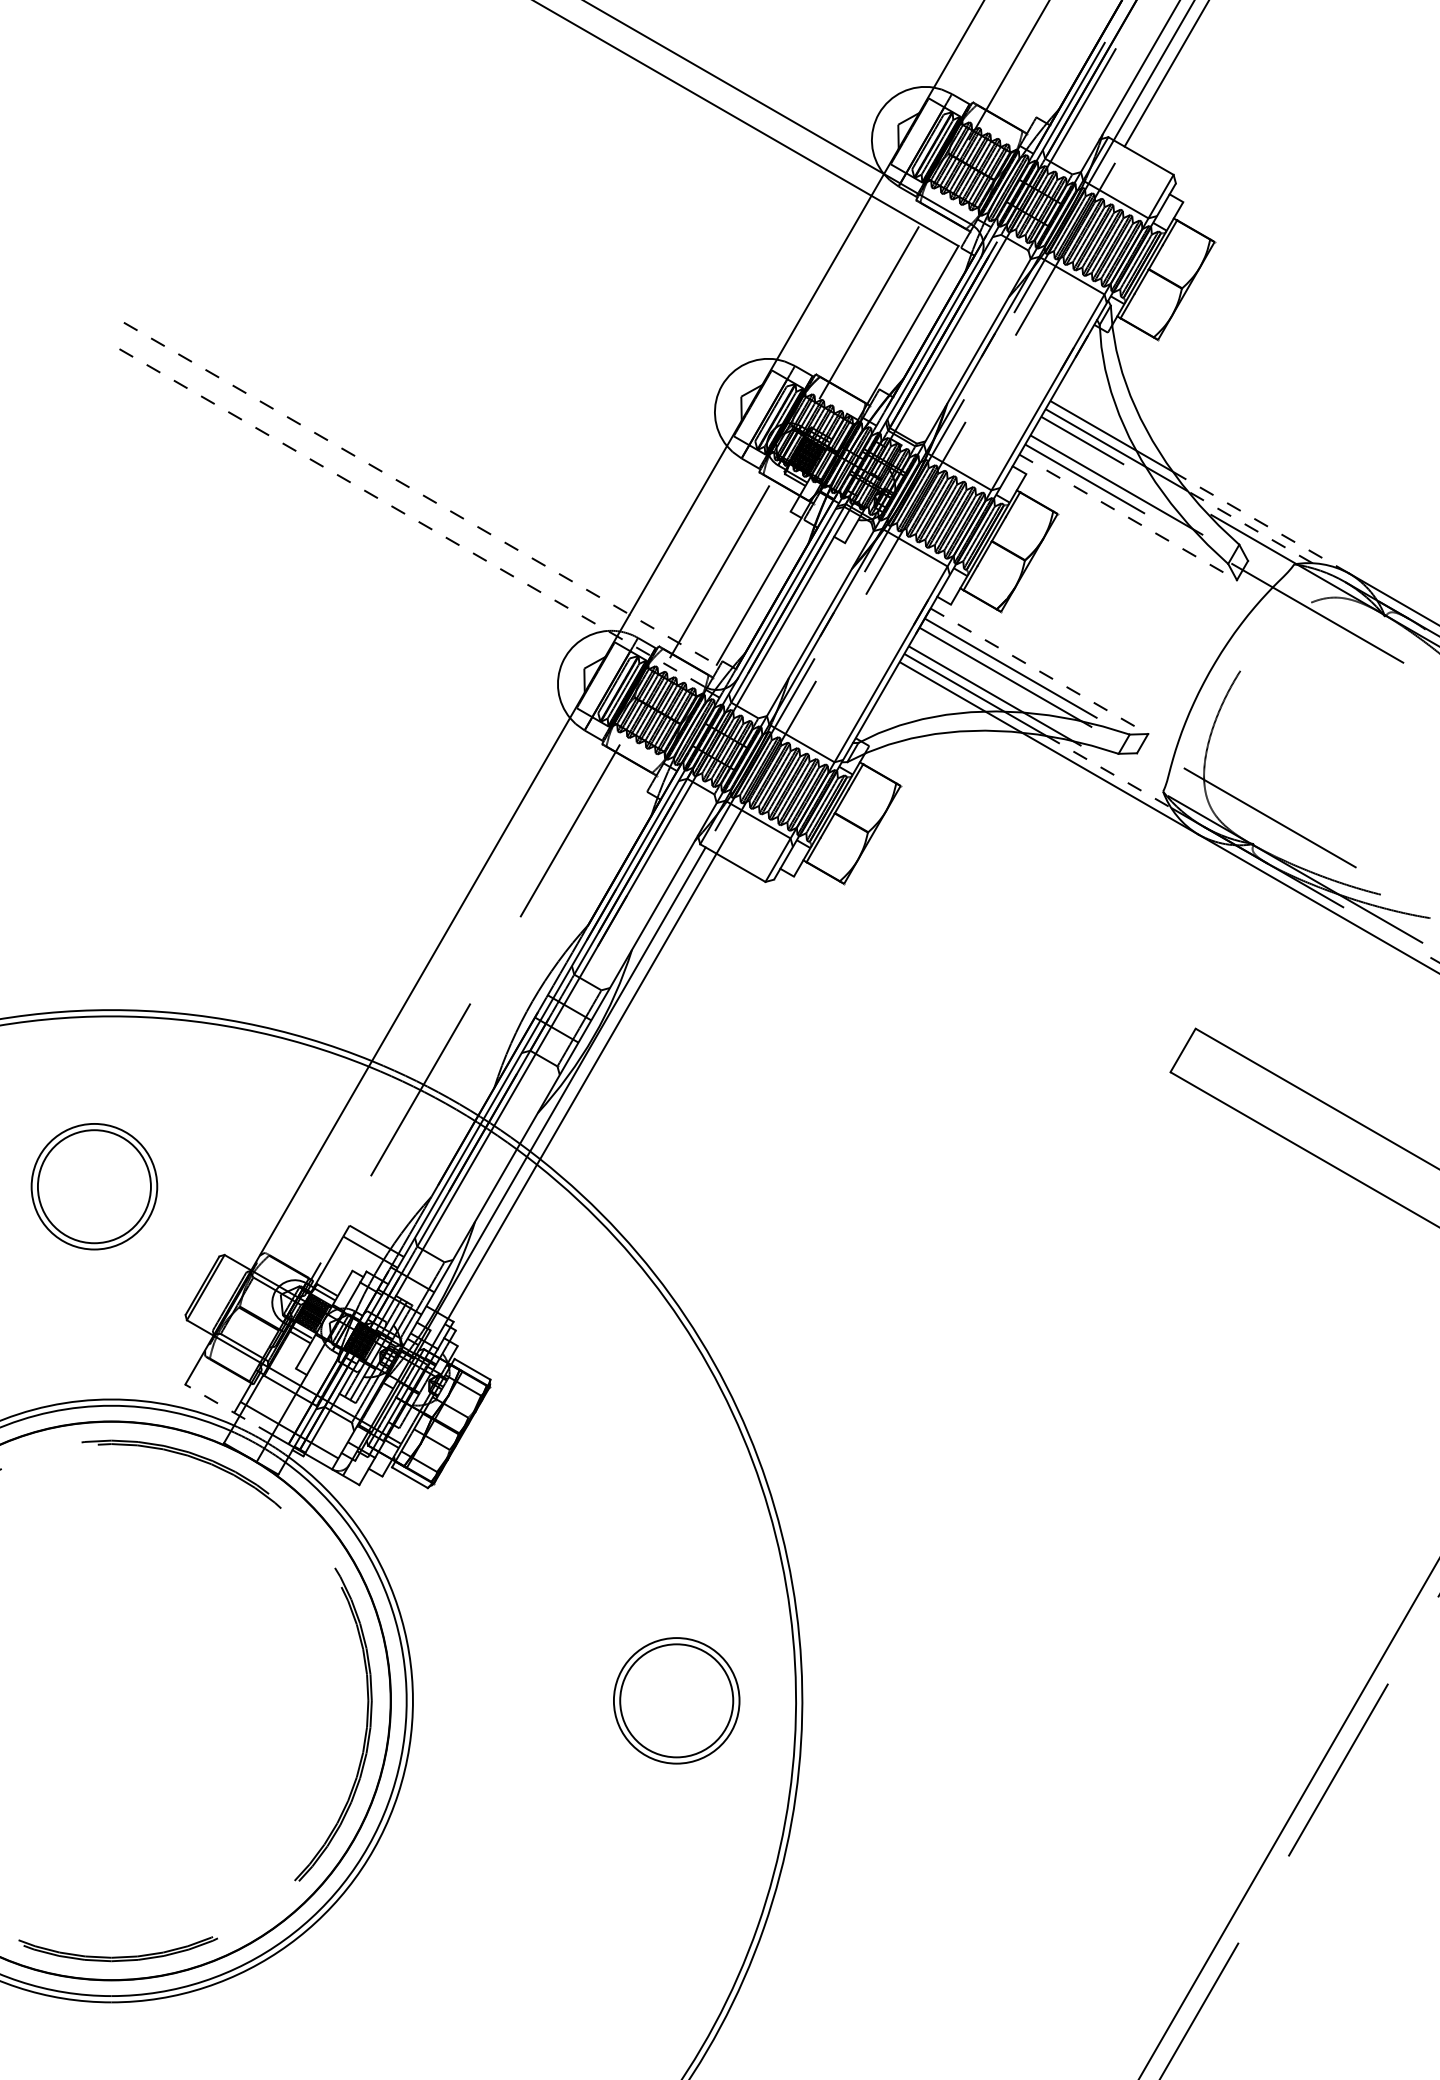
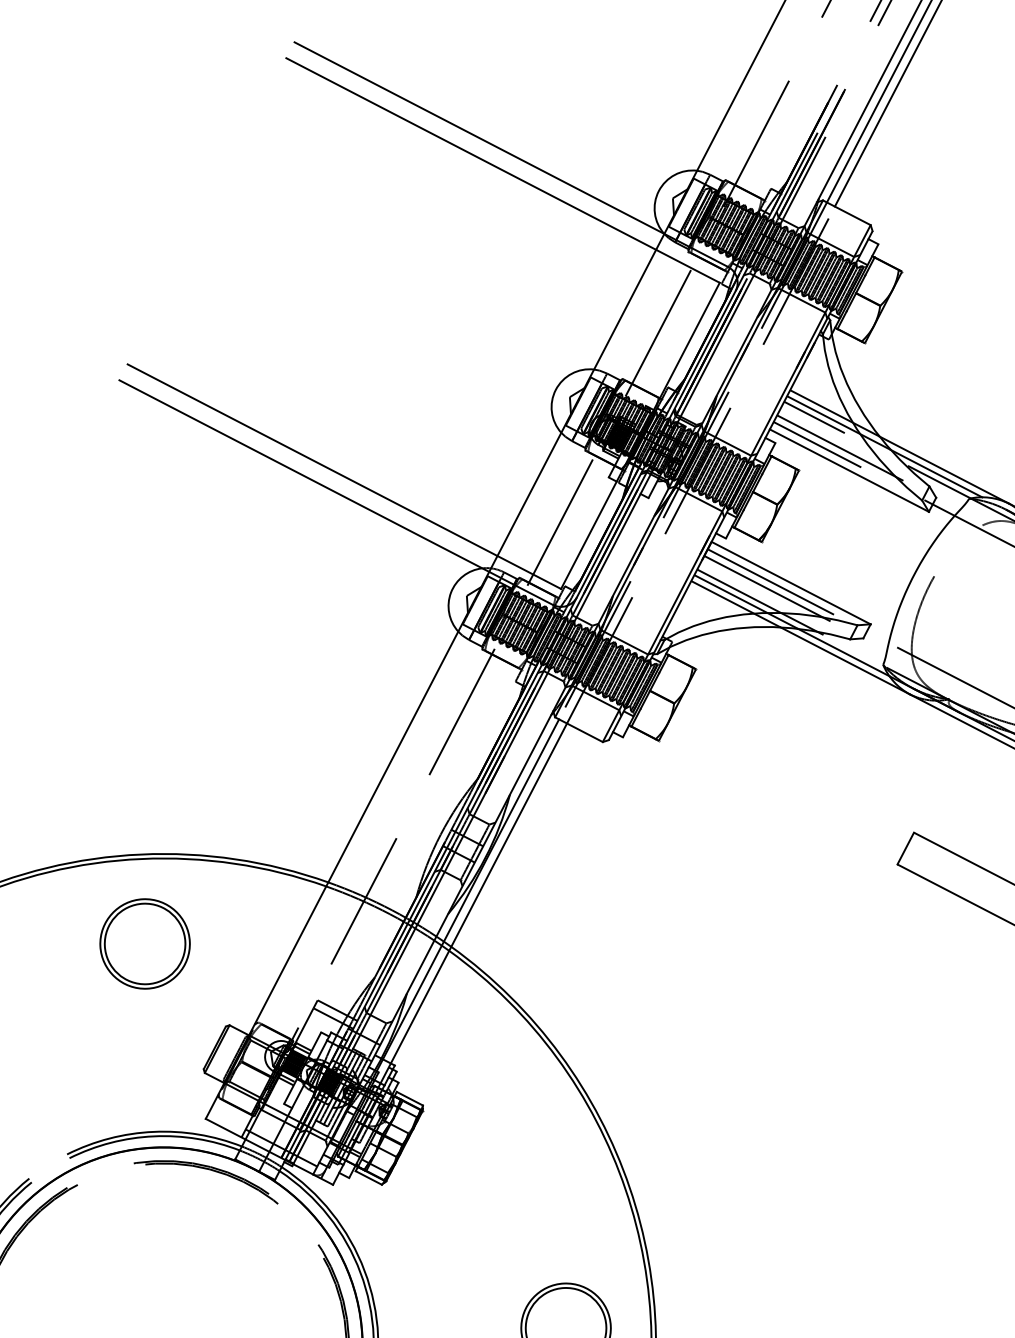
line: (420, 494) -> (344, 477), dashed -> solid
line: (407, 515) -> (335, 492), dashed -> solid
line: (1128, 517) -> (849, 470), dashed -> solid
line: (1260, 522) -> (943, 469), dashed -> solid
line: (1249, 526) -> (936, 473), dashed -> solid
line: (1039, 671) -> (791, 583), dashed -> solid
line: (1109, 772) -> (844, 652), dashed -> solid
part: (94, 1186) -> (145, 943), moved
line: (228, 1409) -> (237, 1135), dashed -> solid

